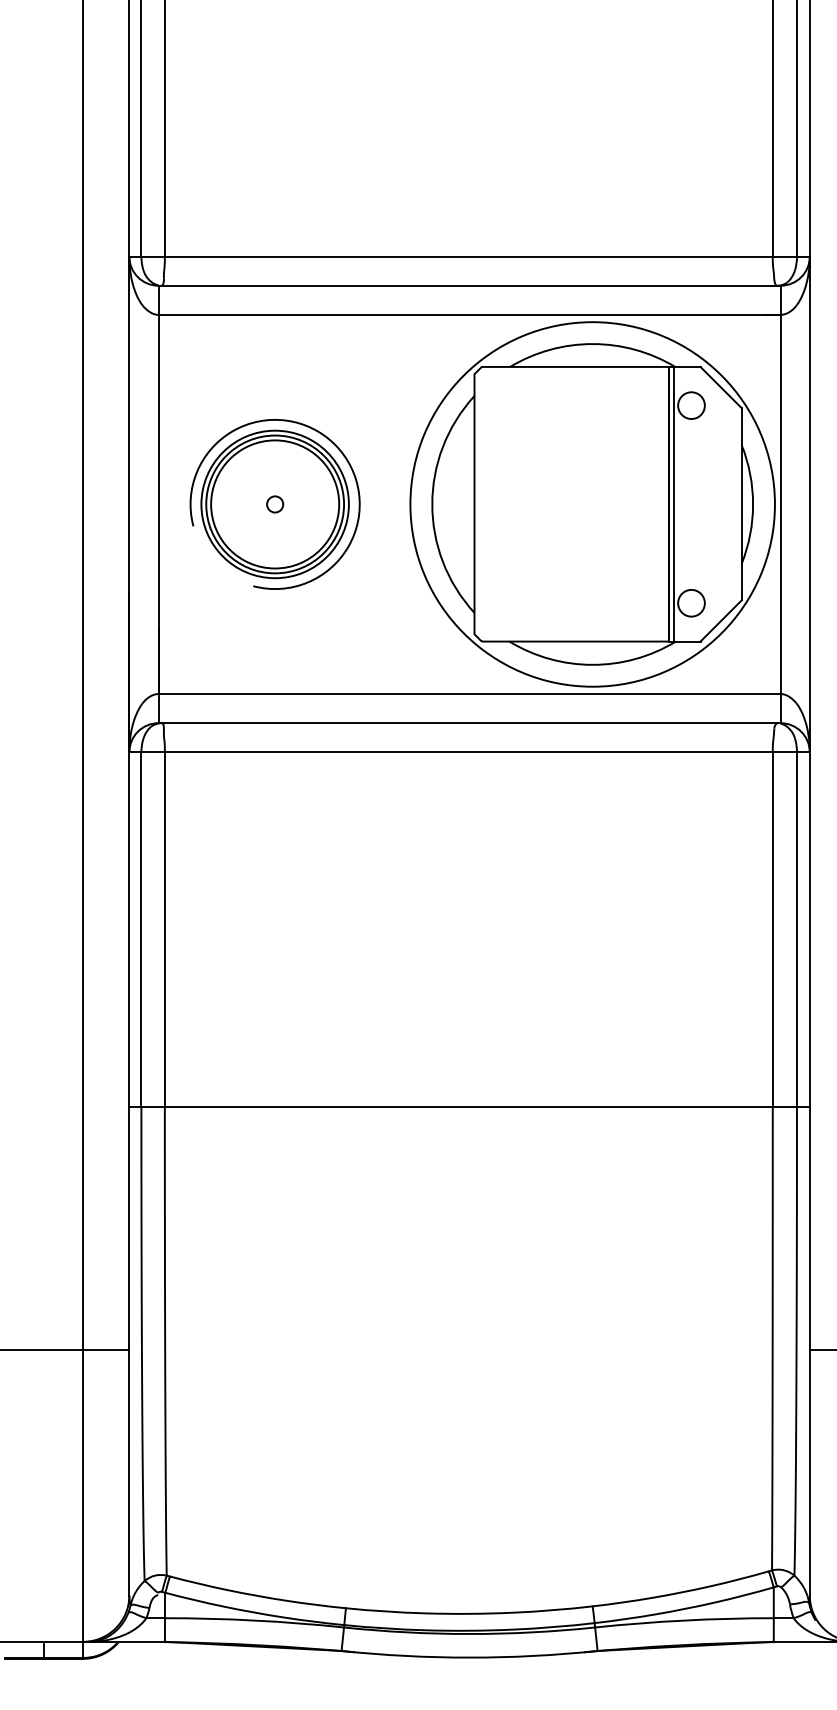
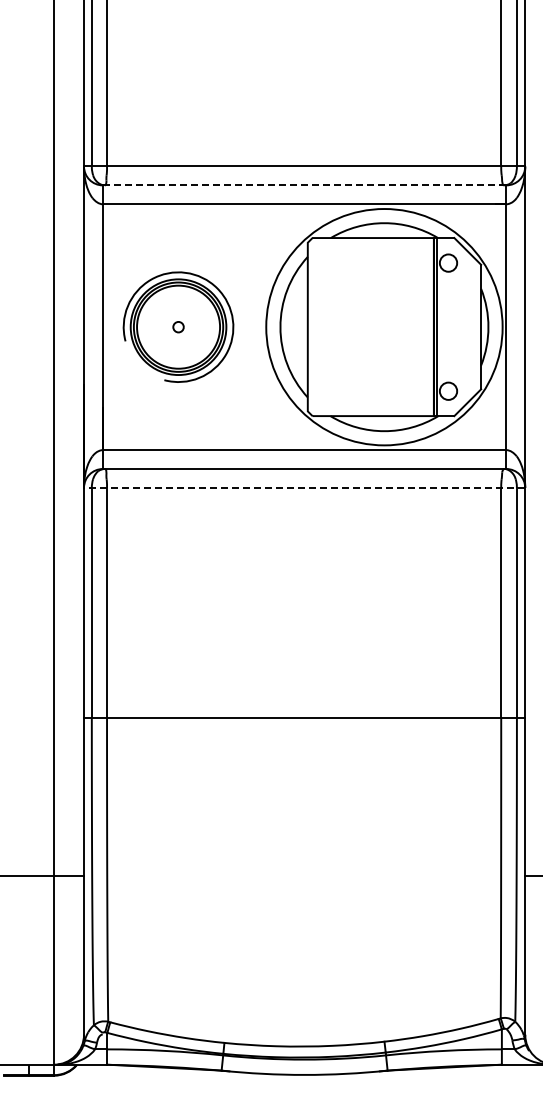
line: (467, 285) -> (303, 185), solid -> dashed
line: (469, 751) -> (304, 487), solid -> dashed

